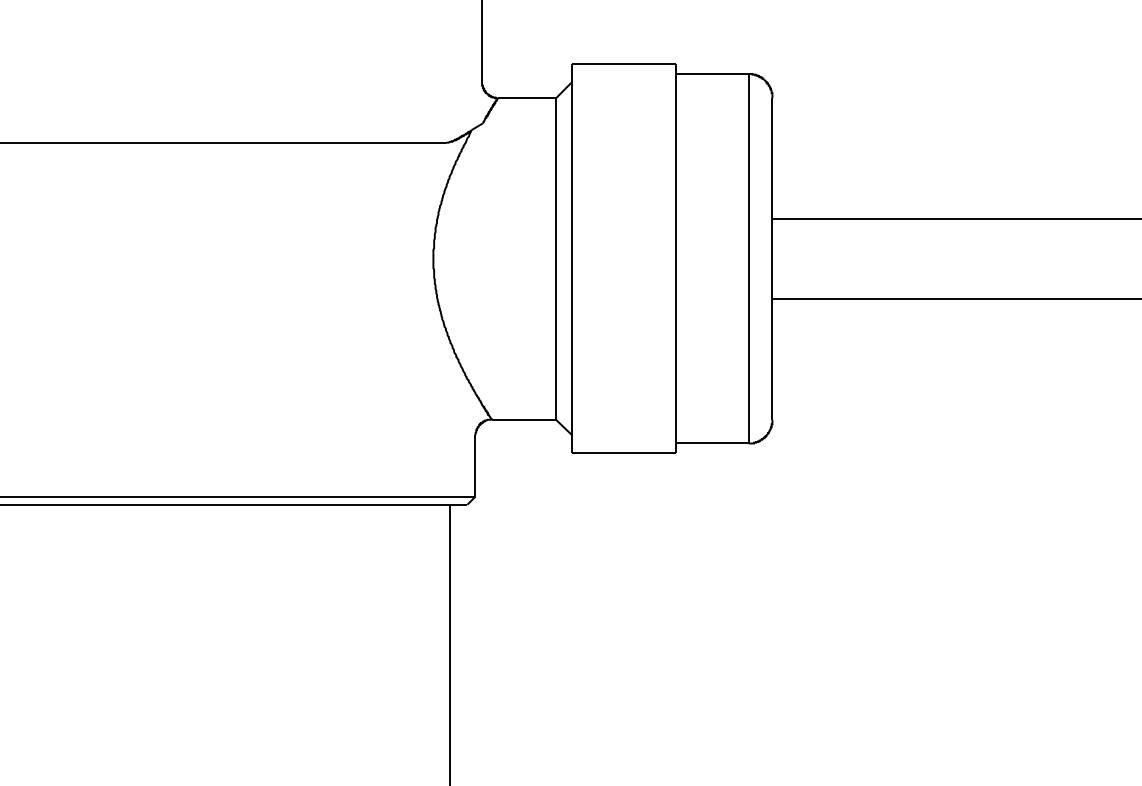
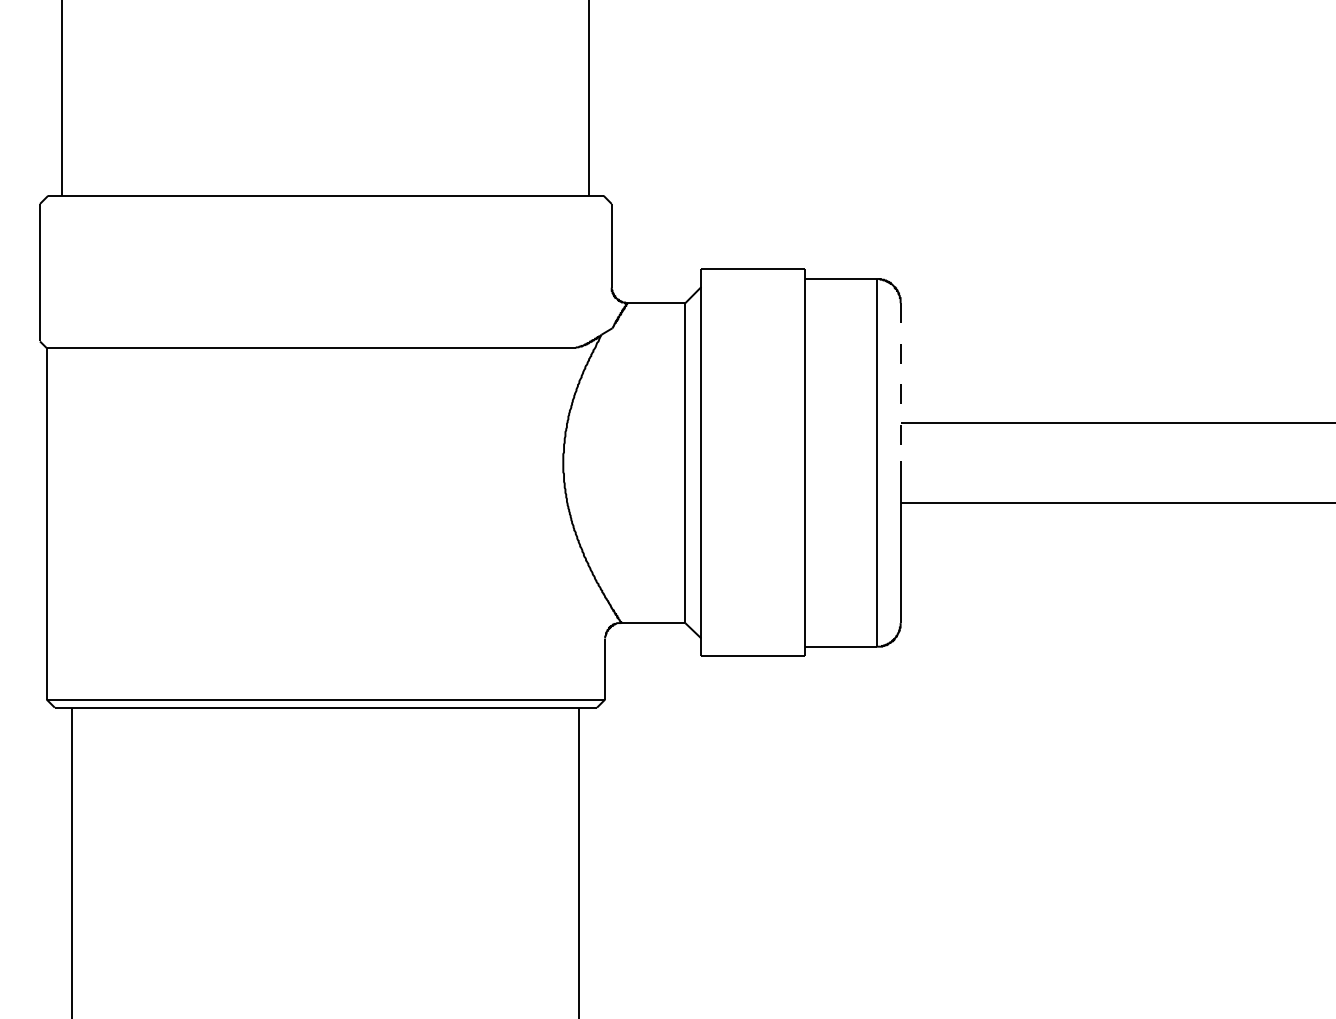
line: (772, 176) -> (900, 381), solid -> dashed

